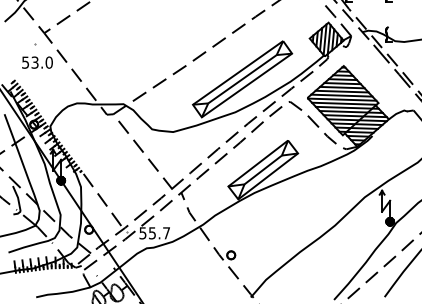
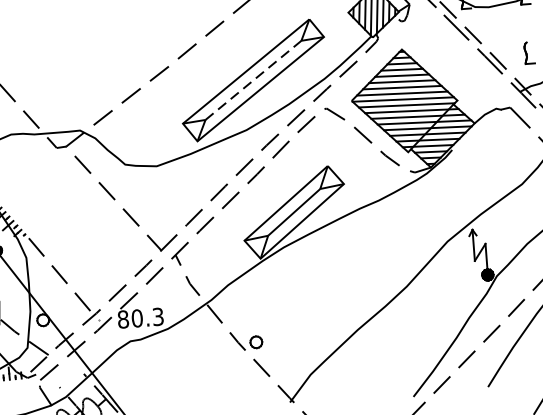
line: (242, 79) -> (253, 80), solid -> dashed
text: (154, 233) -> (140, 318), 55.7 -> 80.3

